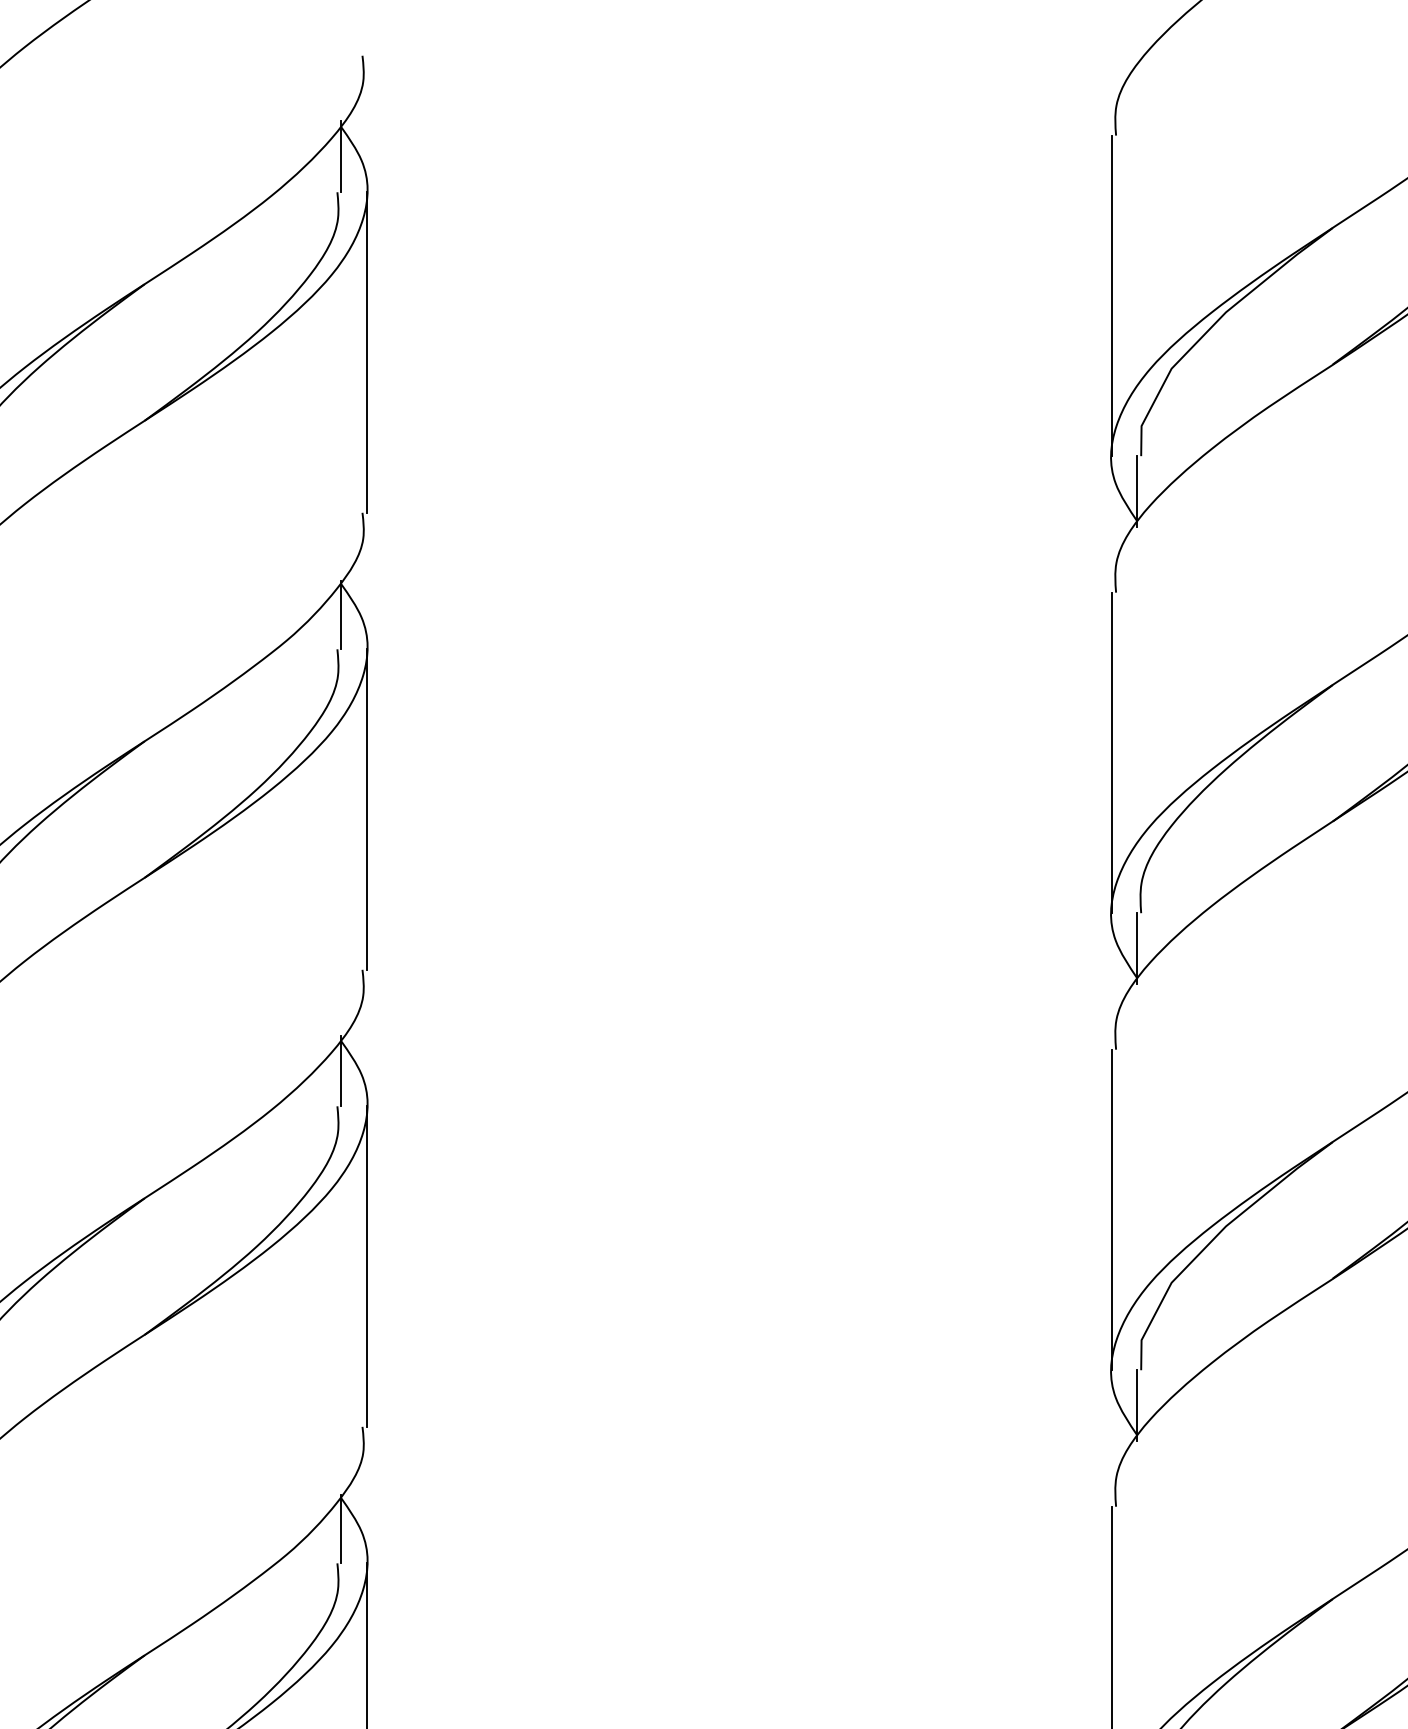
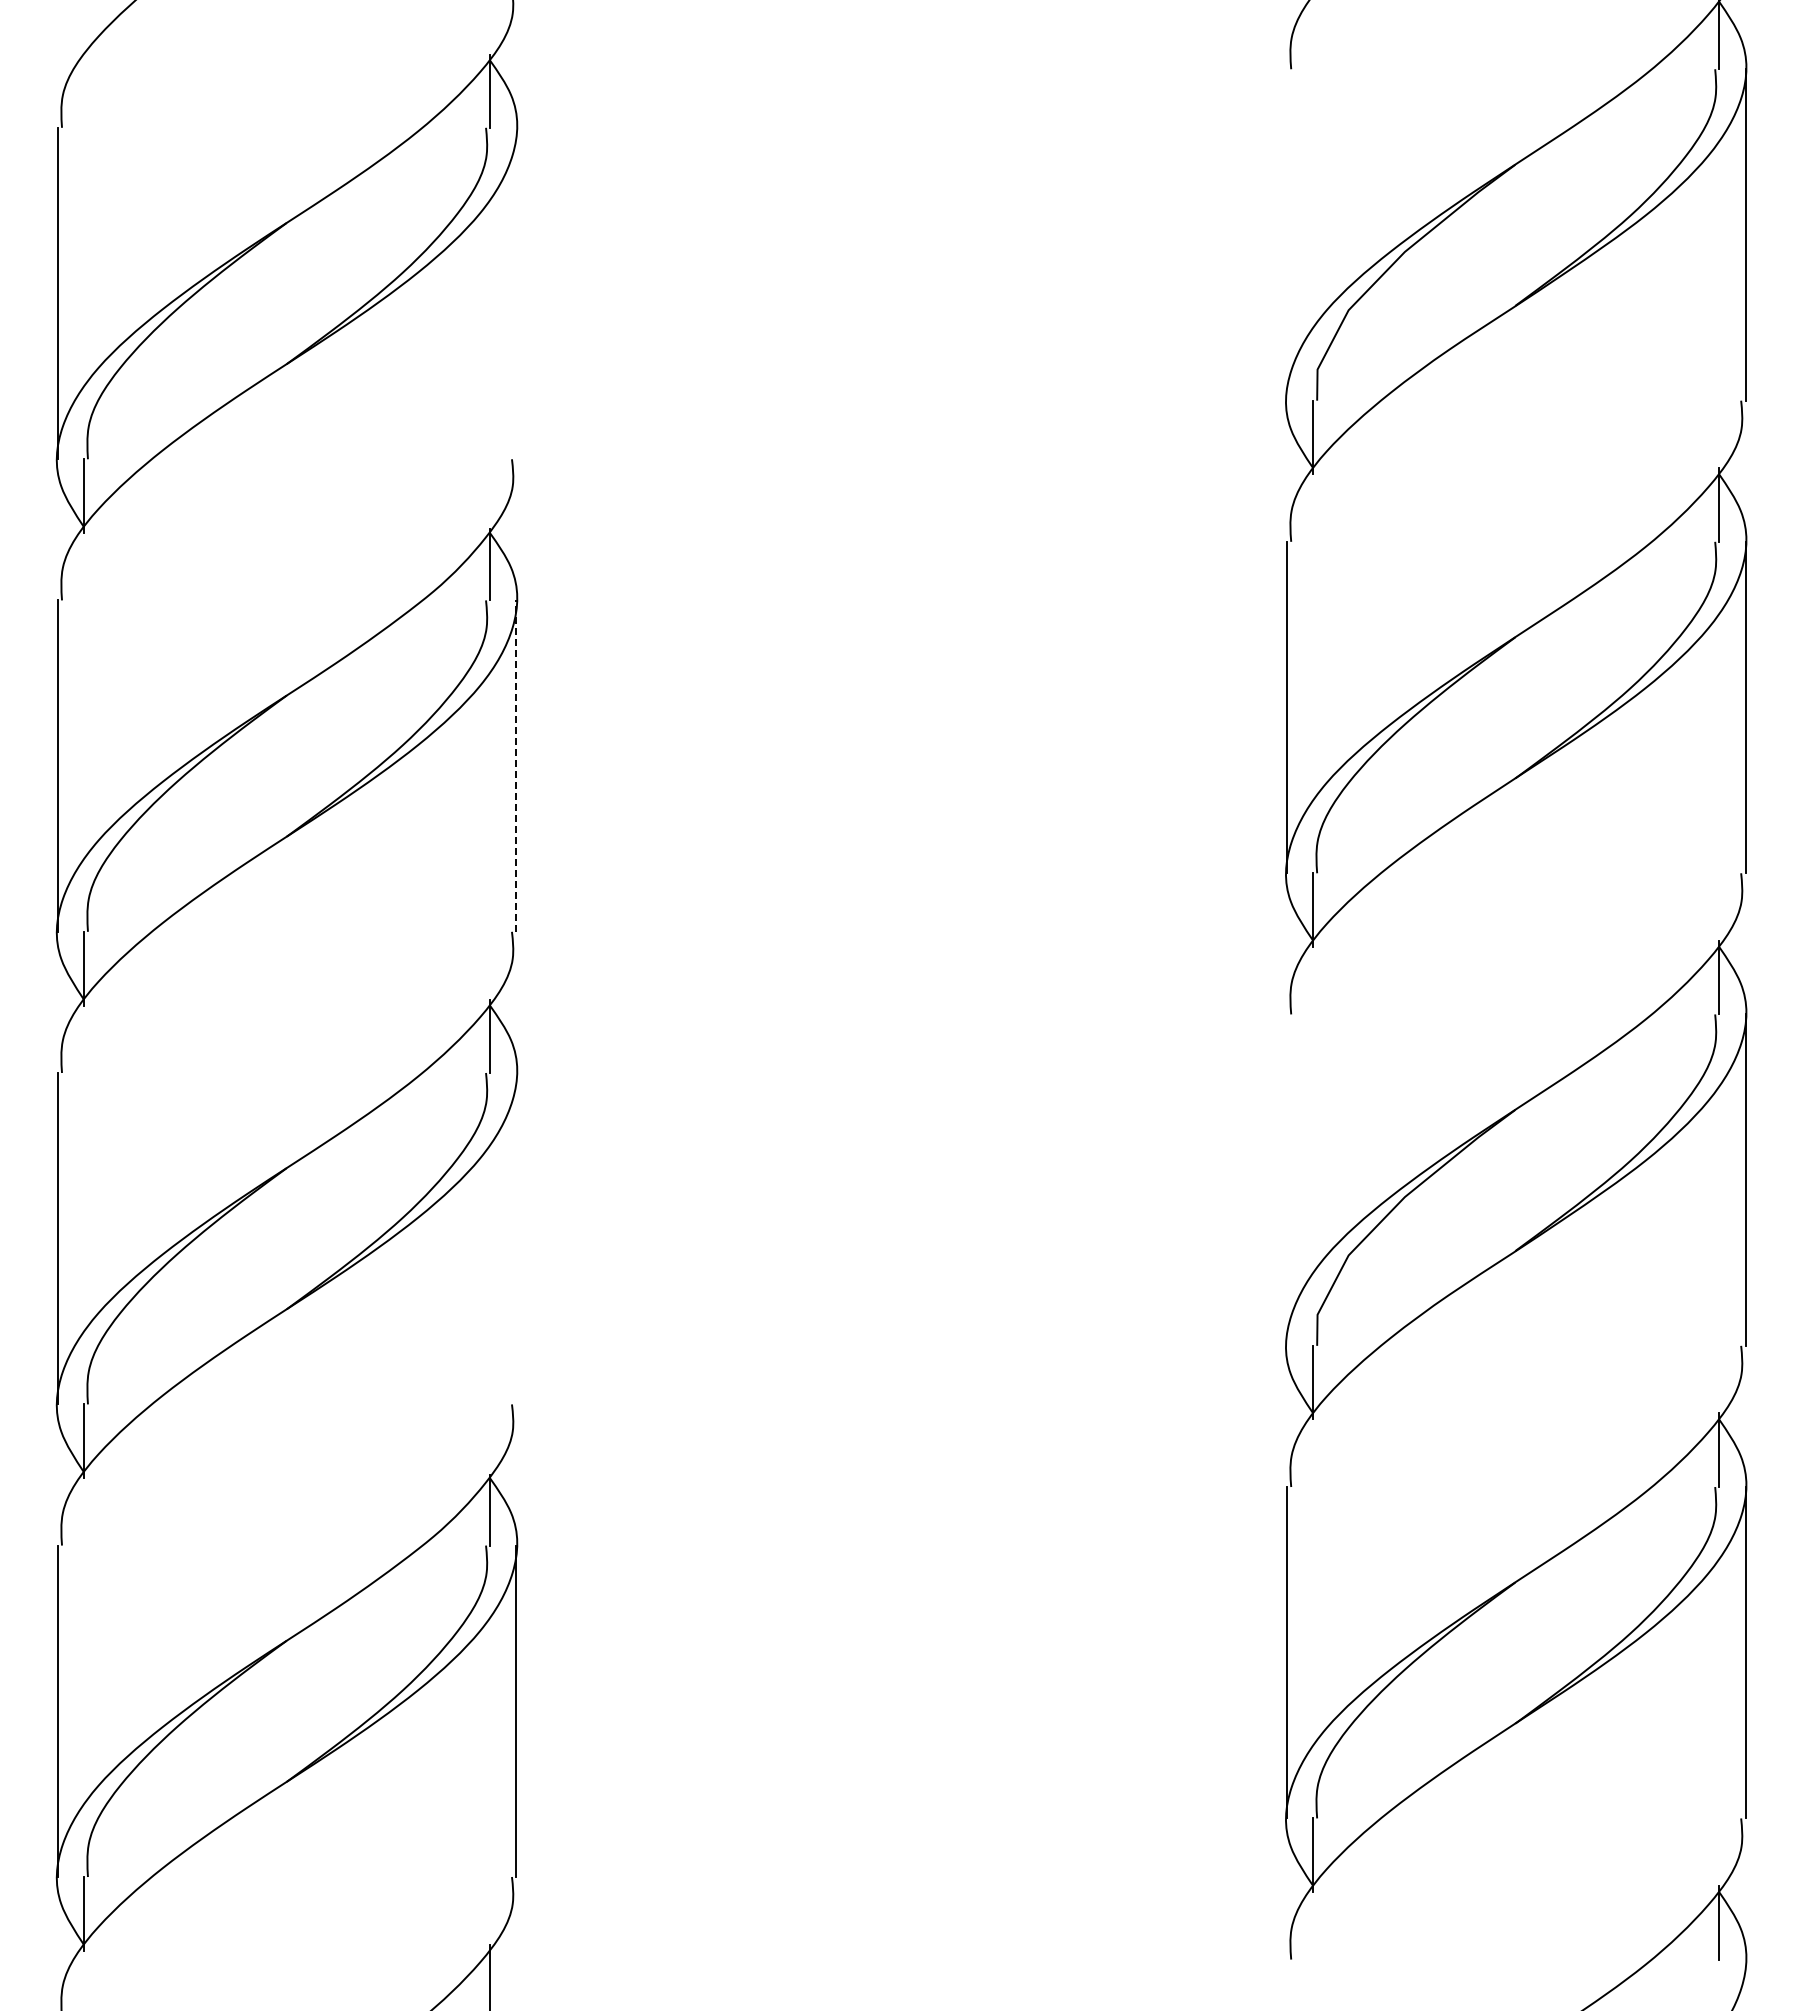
line: (1111, 295) -> (1286, 234), removed
line: (366, 352) -> (516, 293), removed
line: (366, 809) -> (516, 766), solid -> dashed
line: (1111, 1209) -> (1286, 1179), removed
line: (366, 1266) -> (516, 1238), removed

